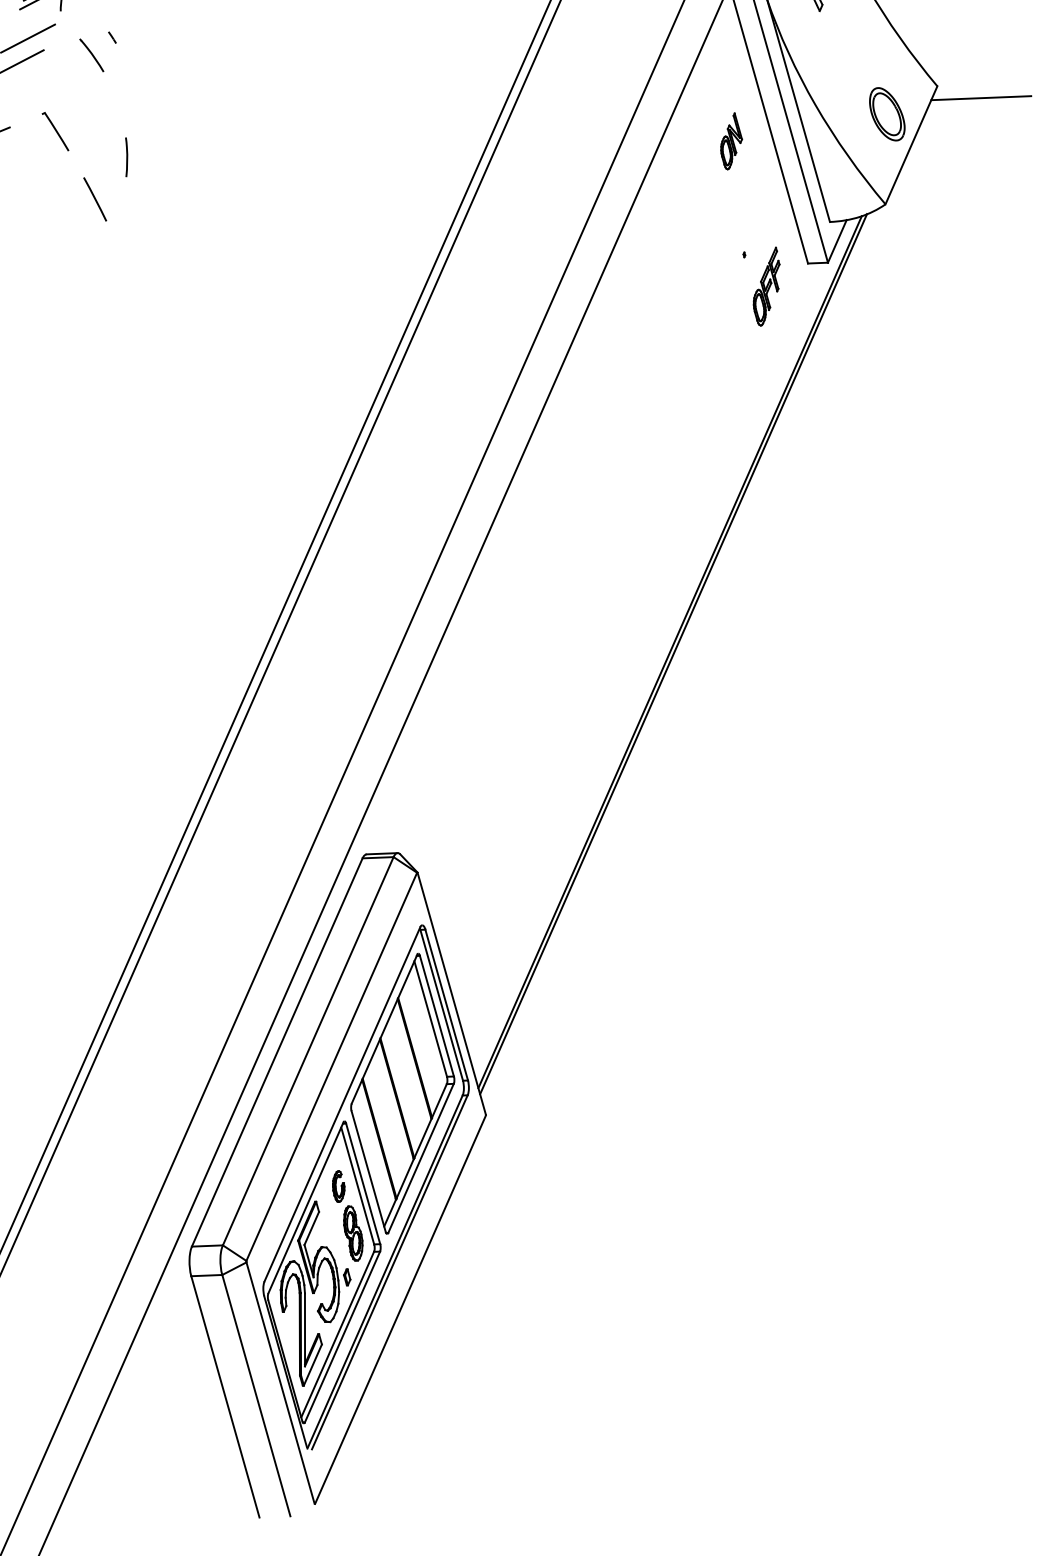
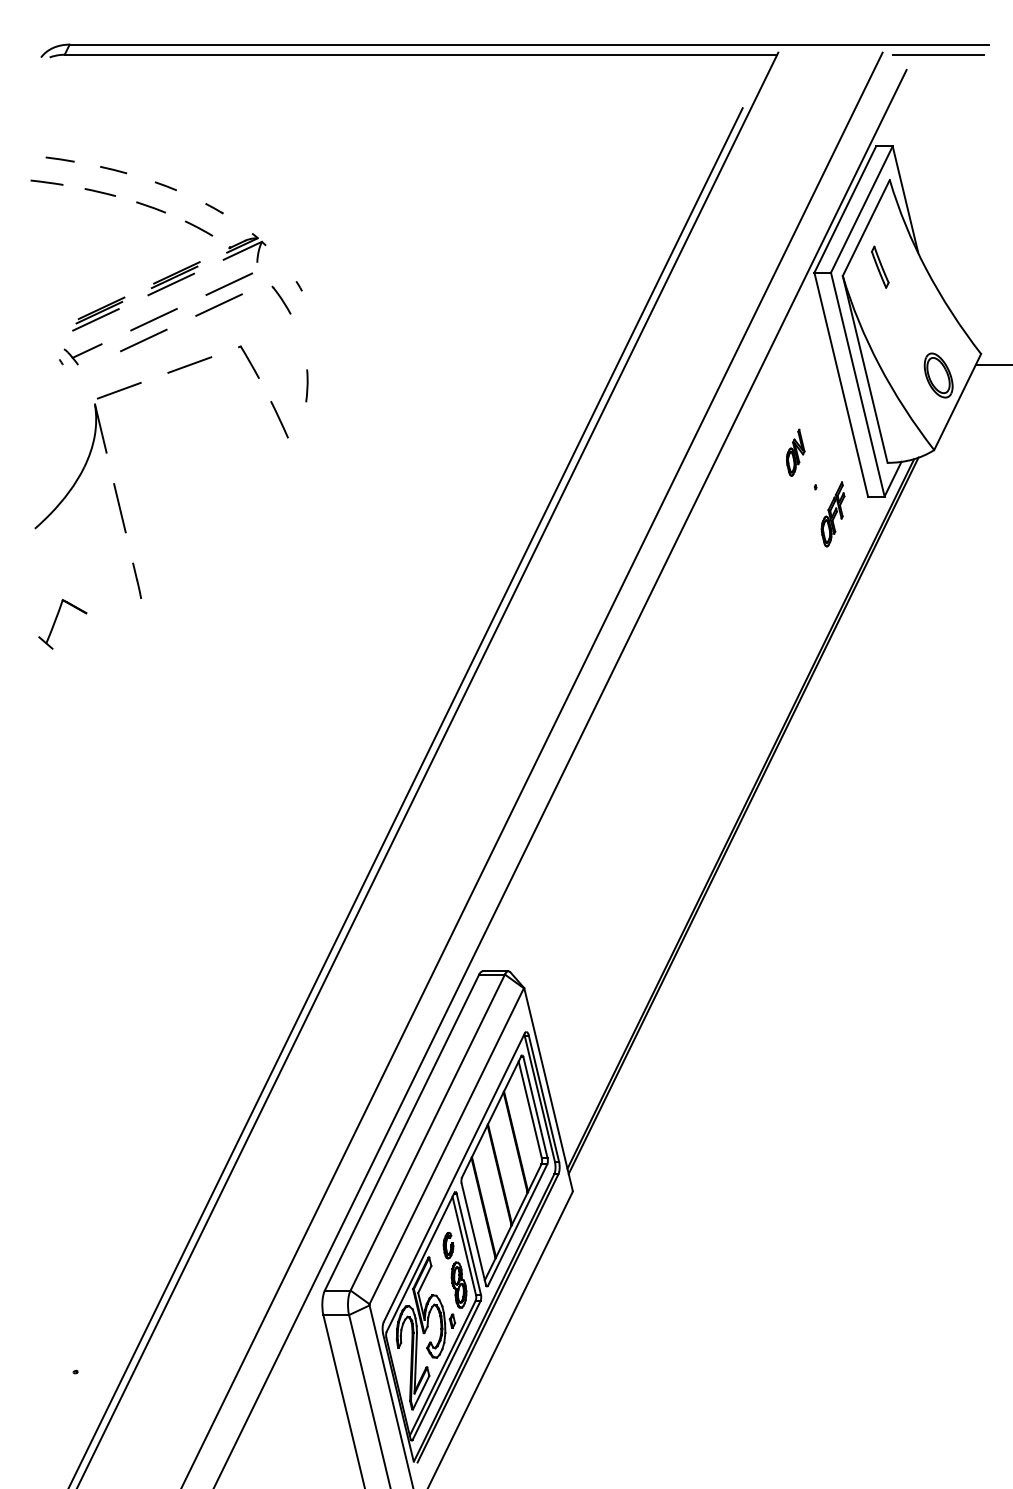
part: (731, 141) -> (795, 452), moved

